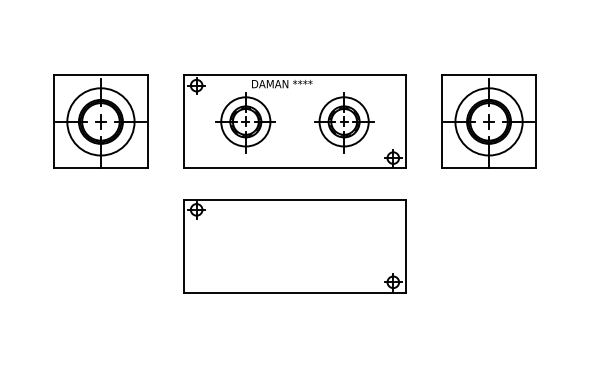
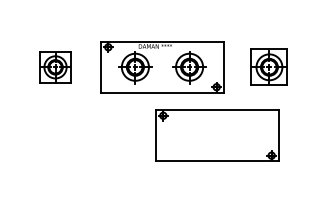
part: (100, 122) -> (55, 67), size x0.6
part: (489, 122) -> (269, 67), size x0.7
part: (295, 245) -> (217, 135), moved

